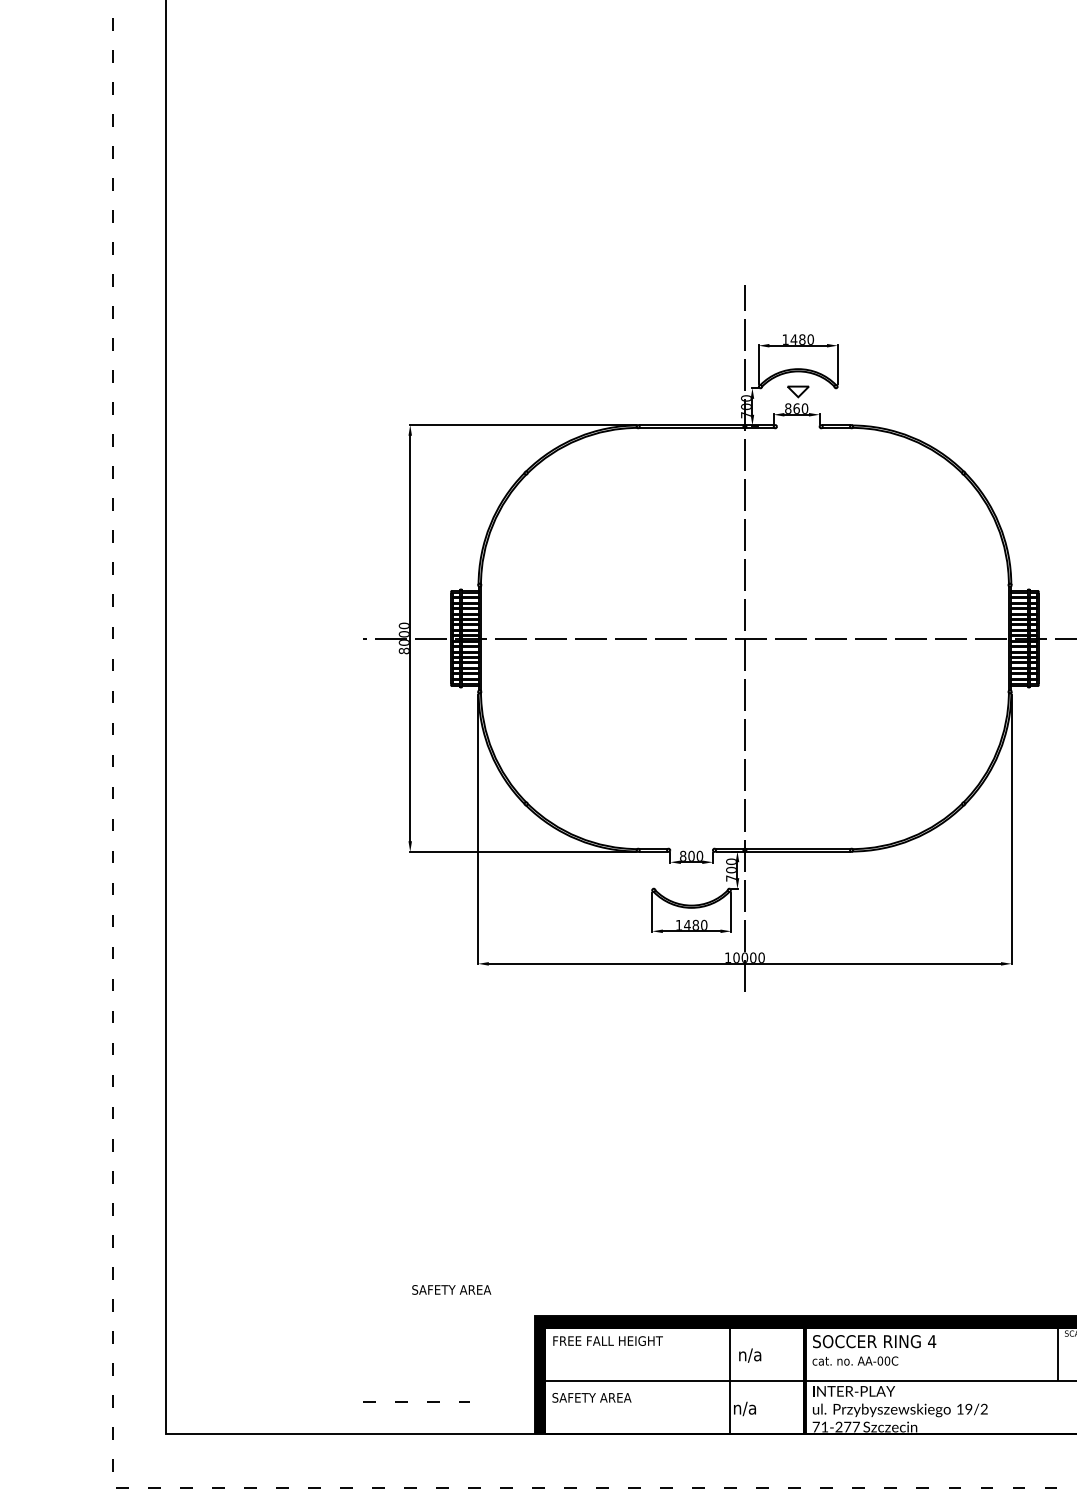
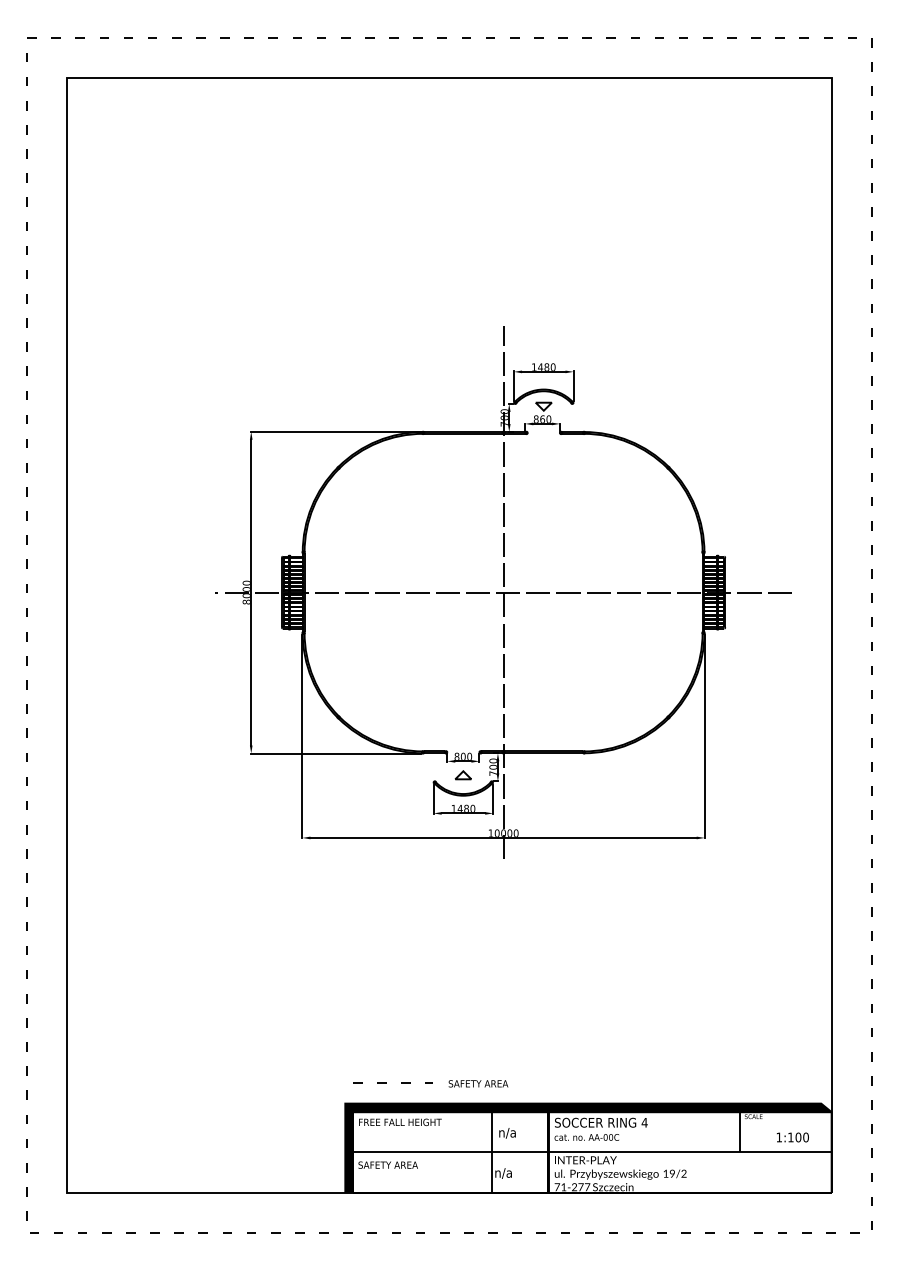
part: (690, 881) -> (462, 775), added
text: (451, 1289) -> (478, 1083), moved
line: (407, 1400) -> (386, 1082), moved

